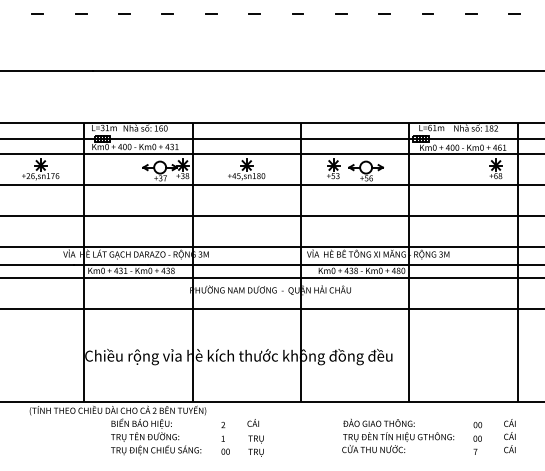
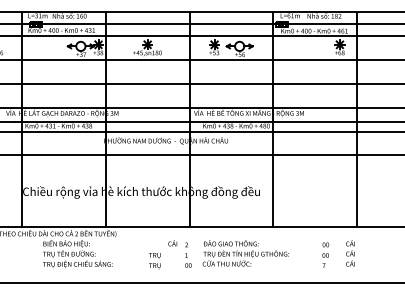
text: (252, 422) -> (172, 242), moved
text: (398, 435) -> (246, 252), moved
text: (225, 438) -> (188, 255), moved

